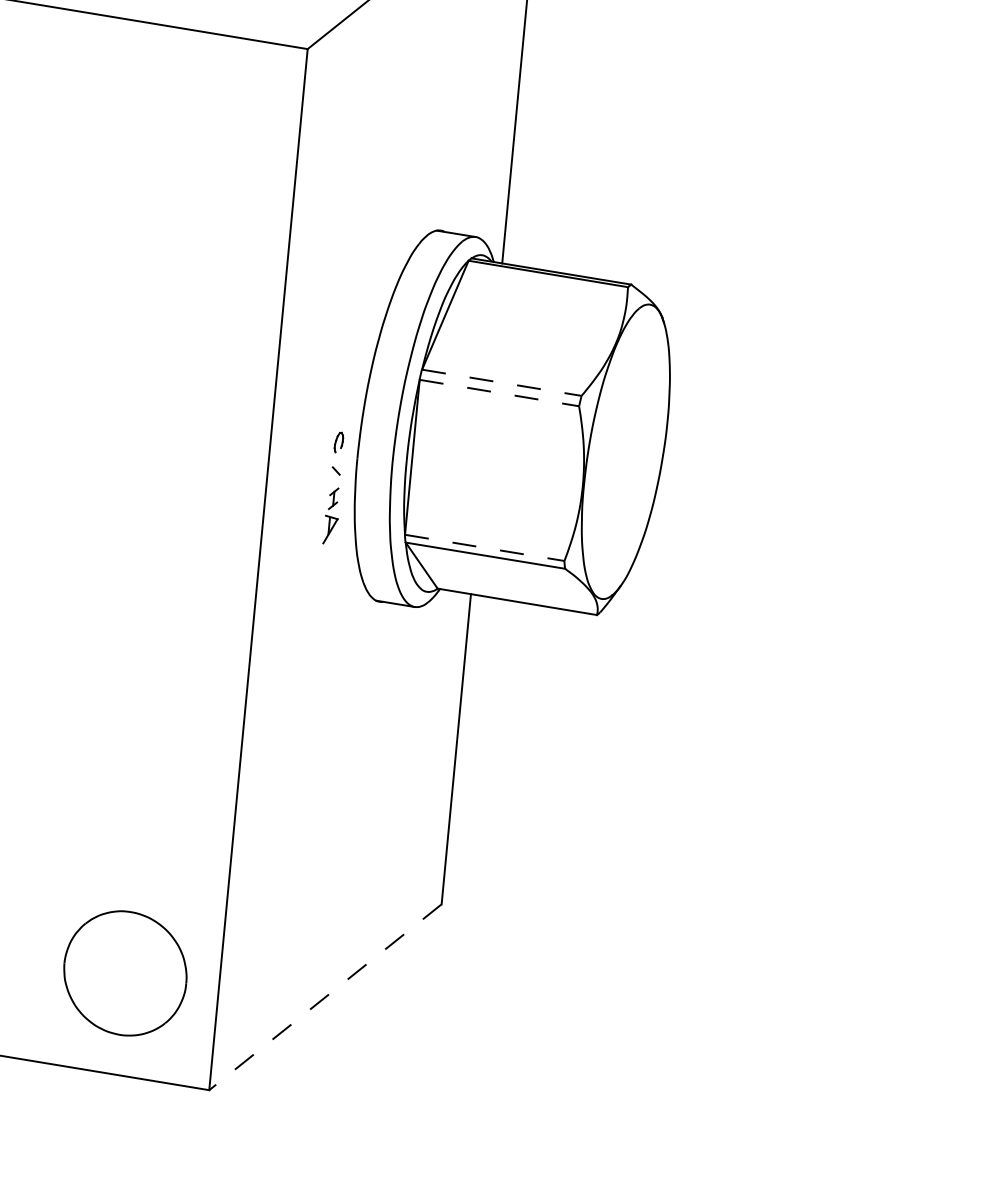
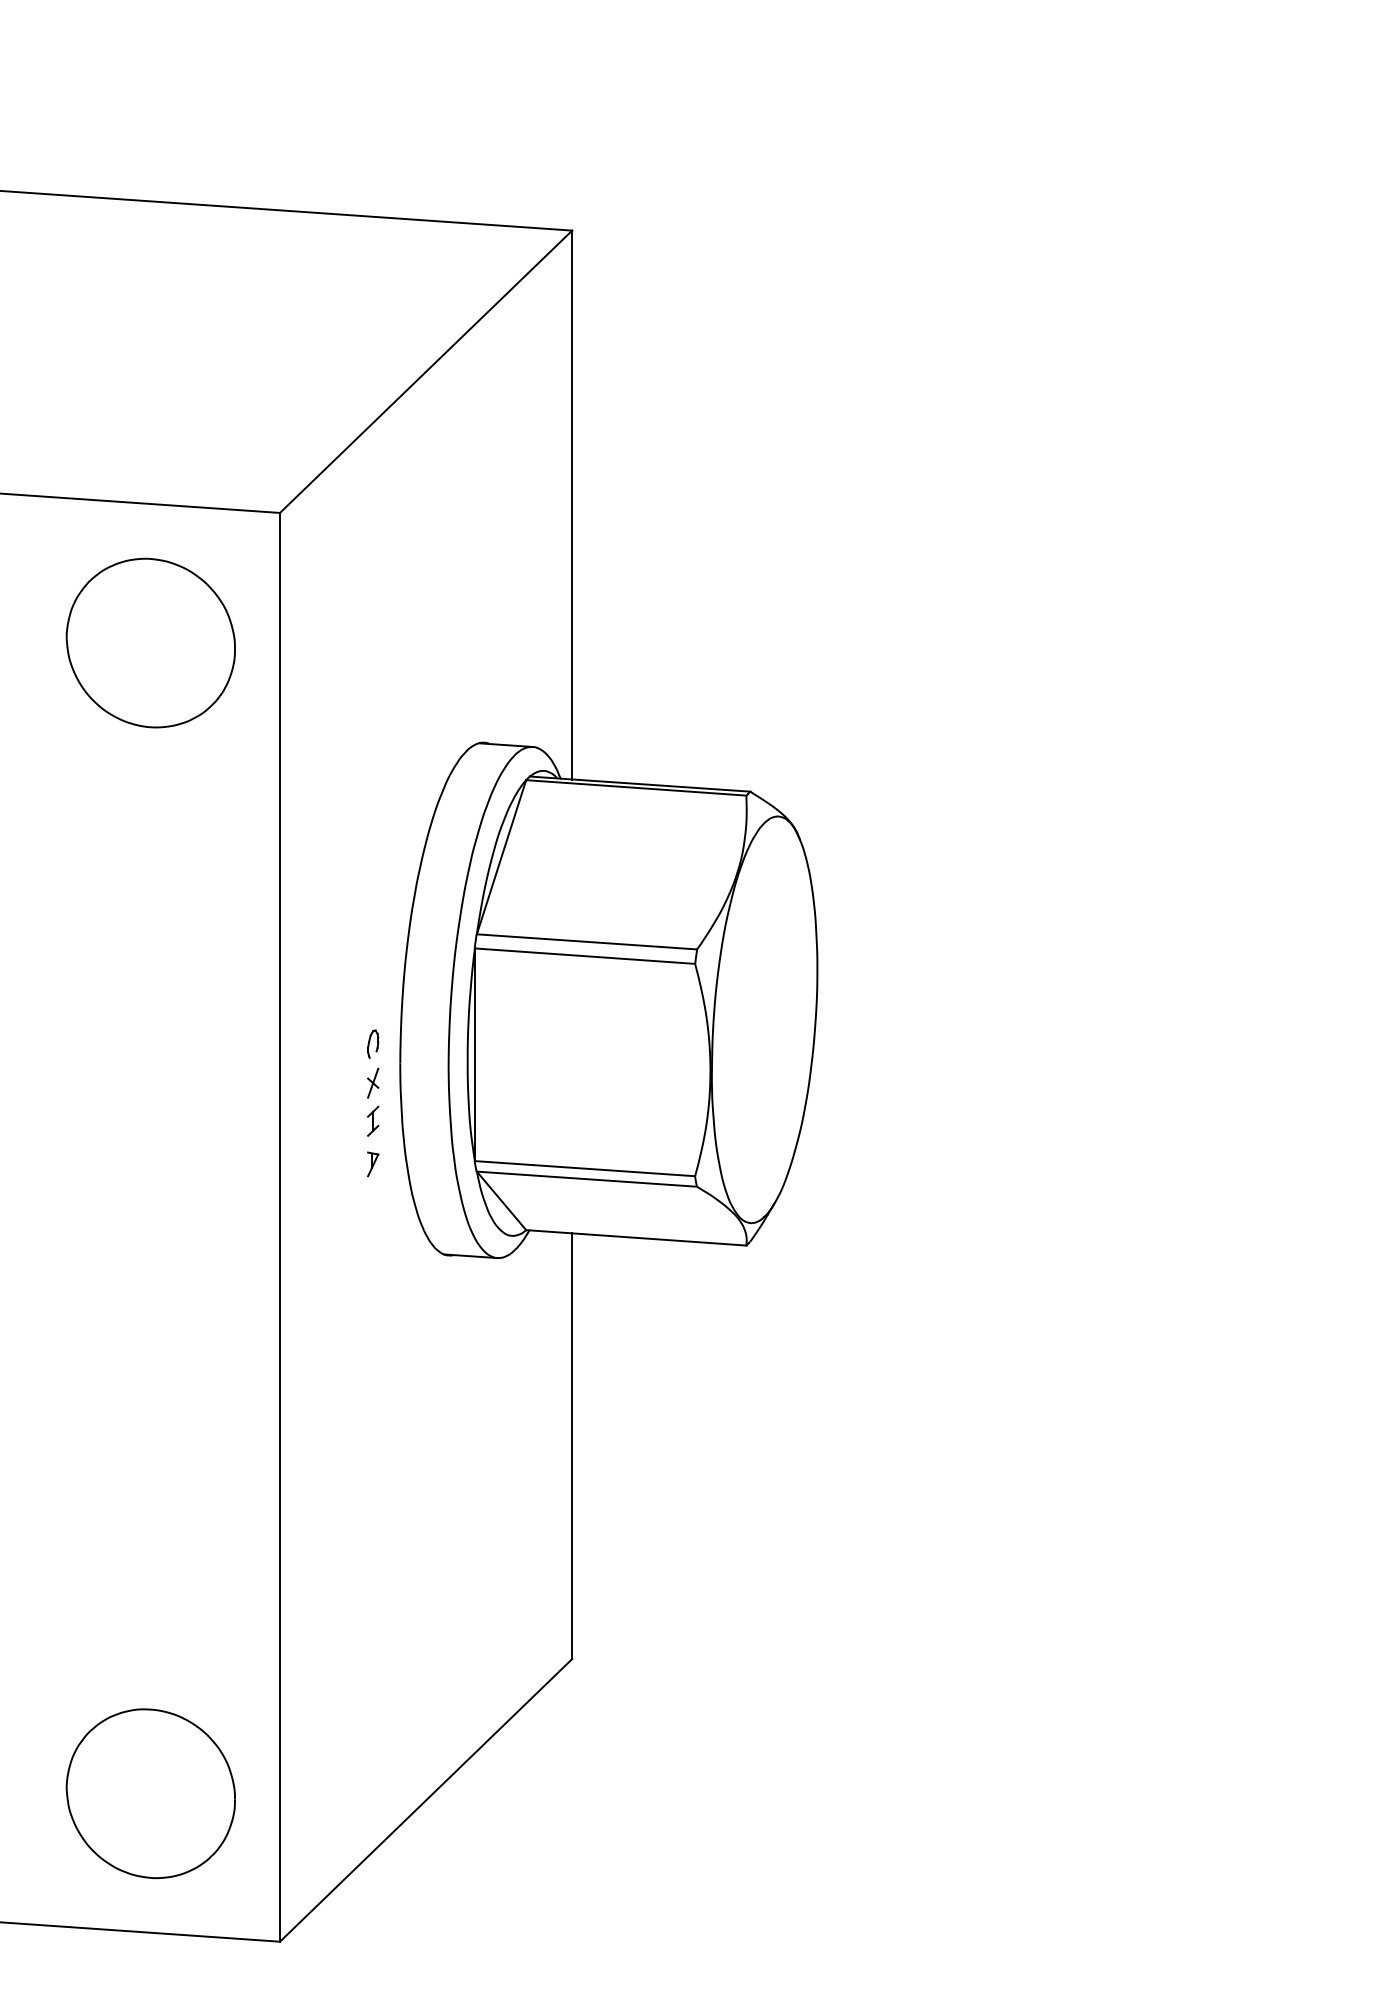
part: (204, 134) -> (150, 642), added
line: (502, 382) -> (587, 941), dashed -> solid
line: (499, 393) -> (585, 956), dashed -> solid
line: (336, 470) -> (373, 1082), added
part: (330, 530) -> (373, 1164), size x0.62
line: (485, 547) -> (585, 1168), dashed -> solid
line: (325, 997) -> (425, 1800), dashed -> solid

